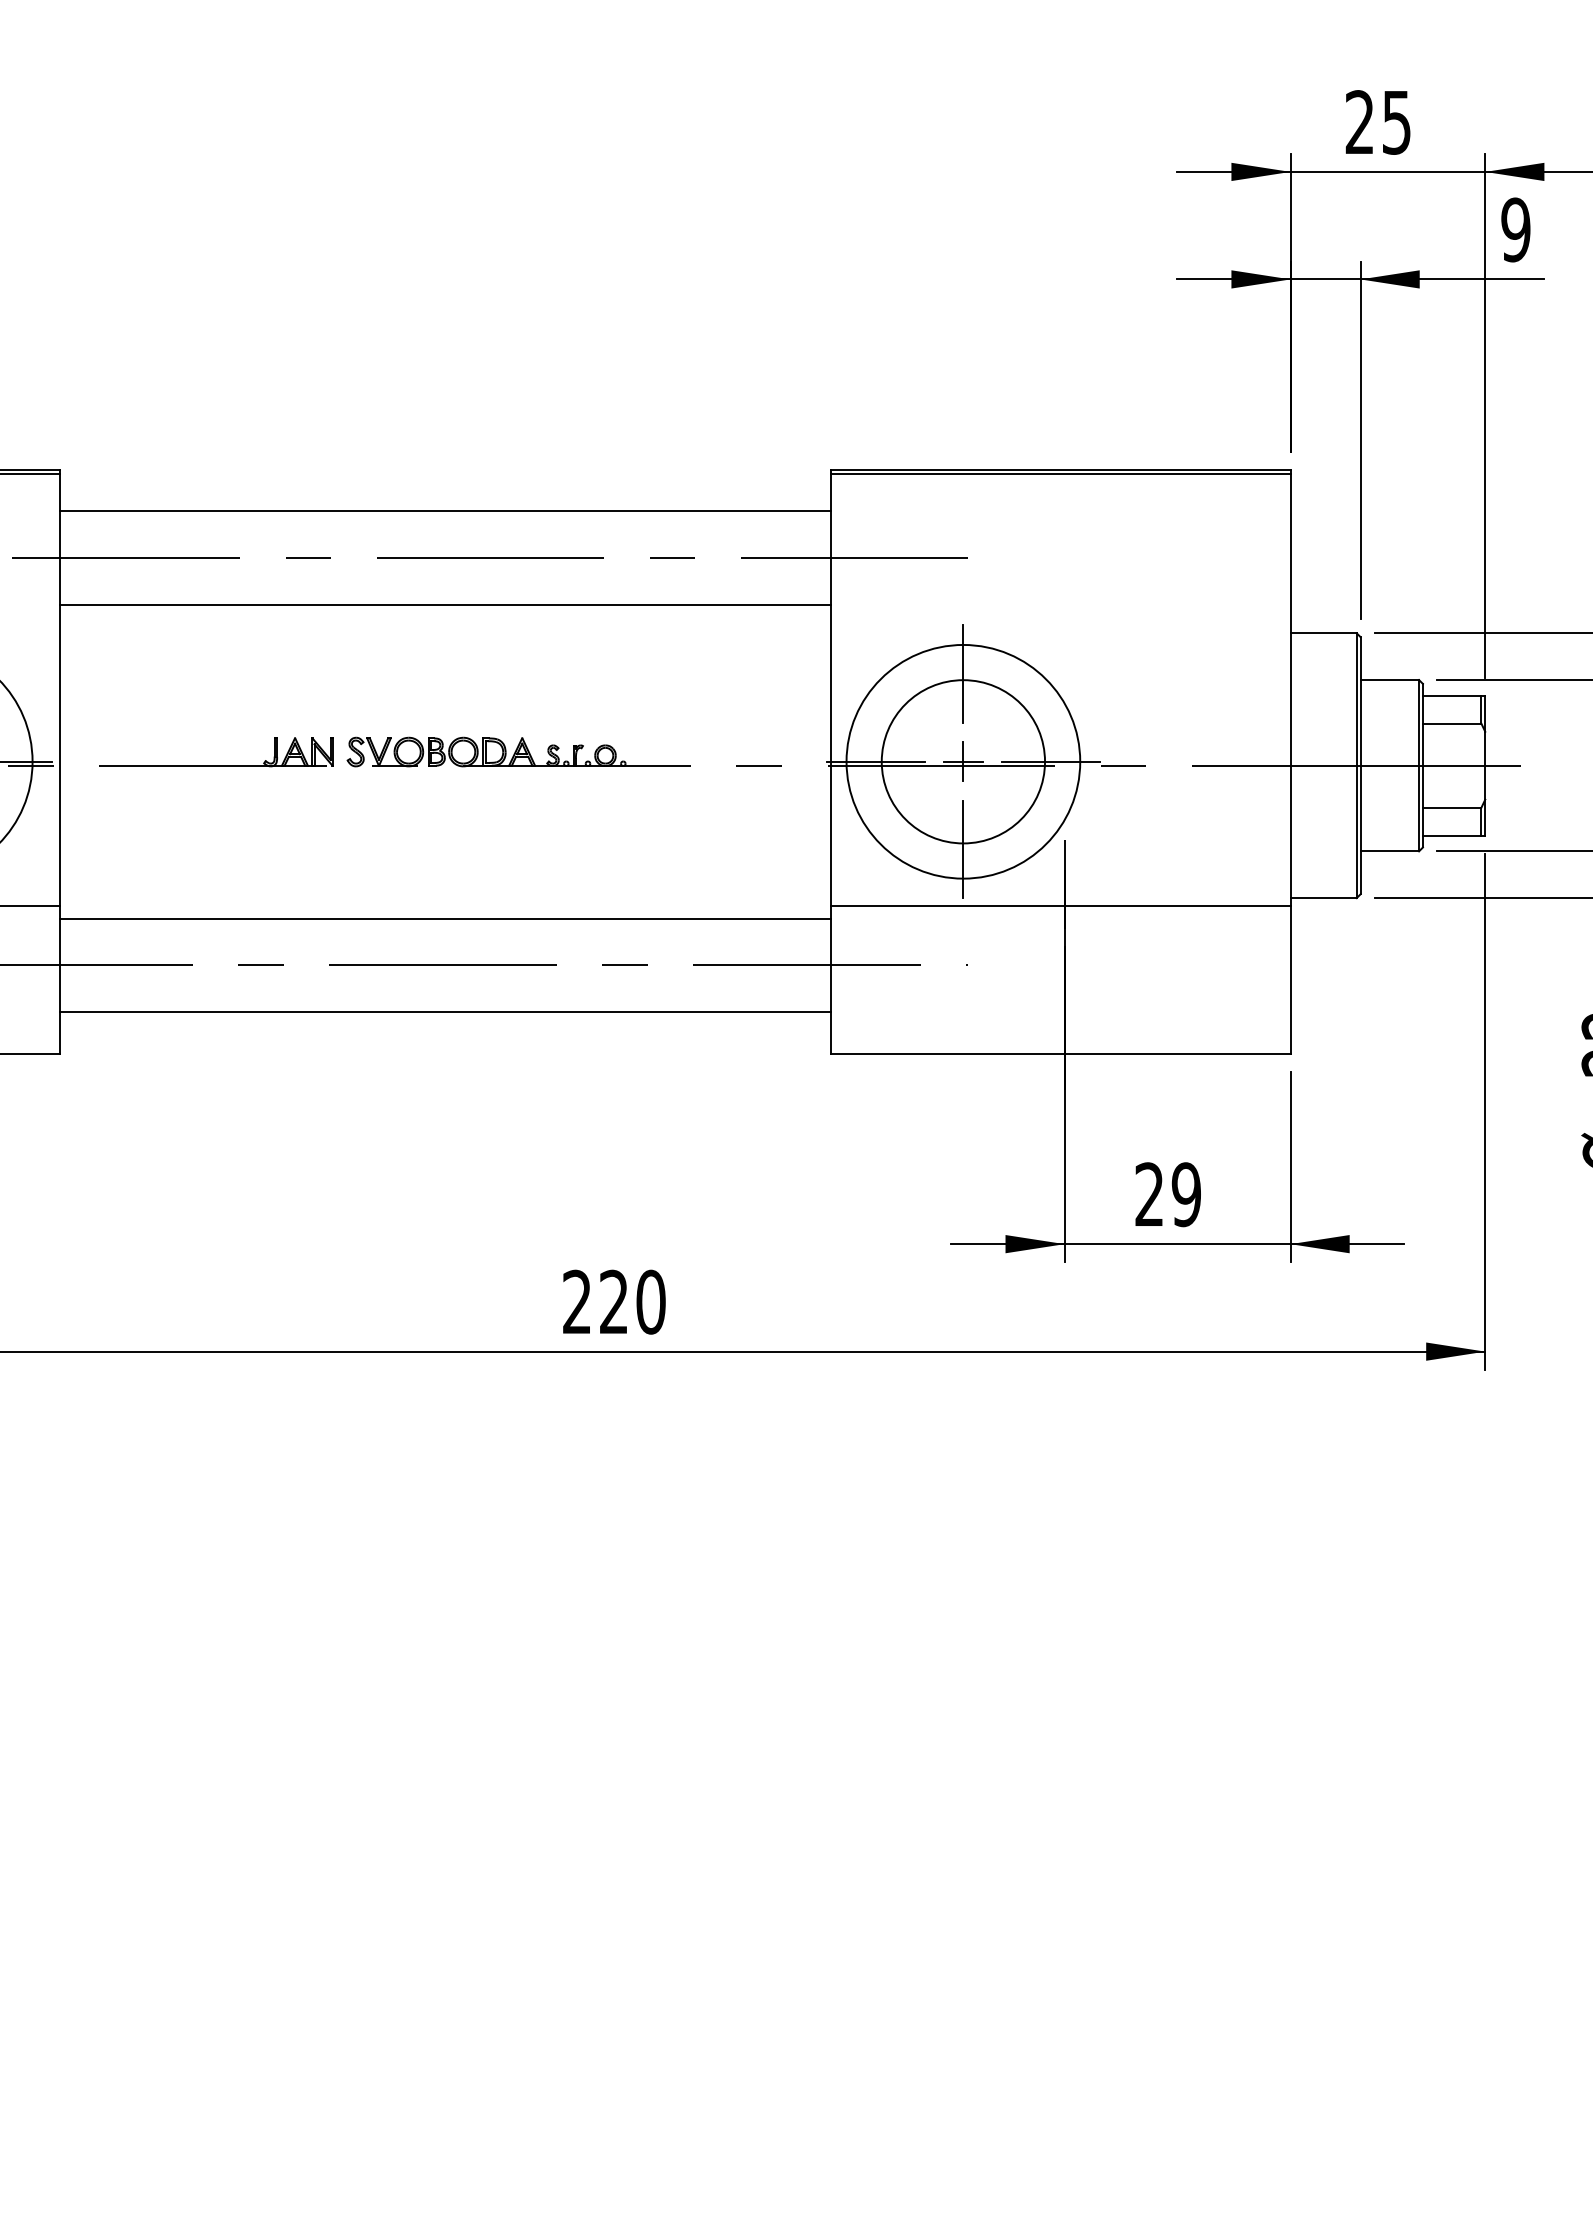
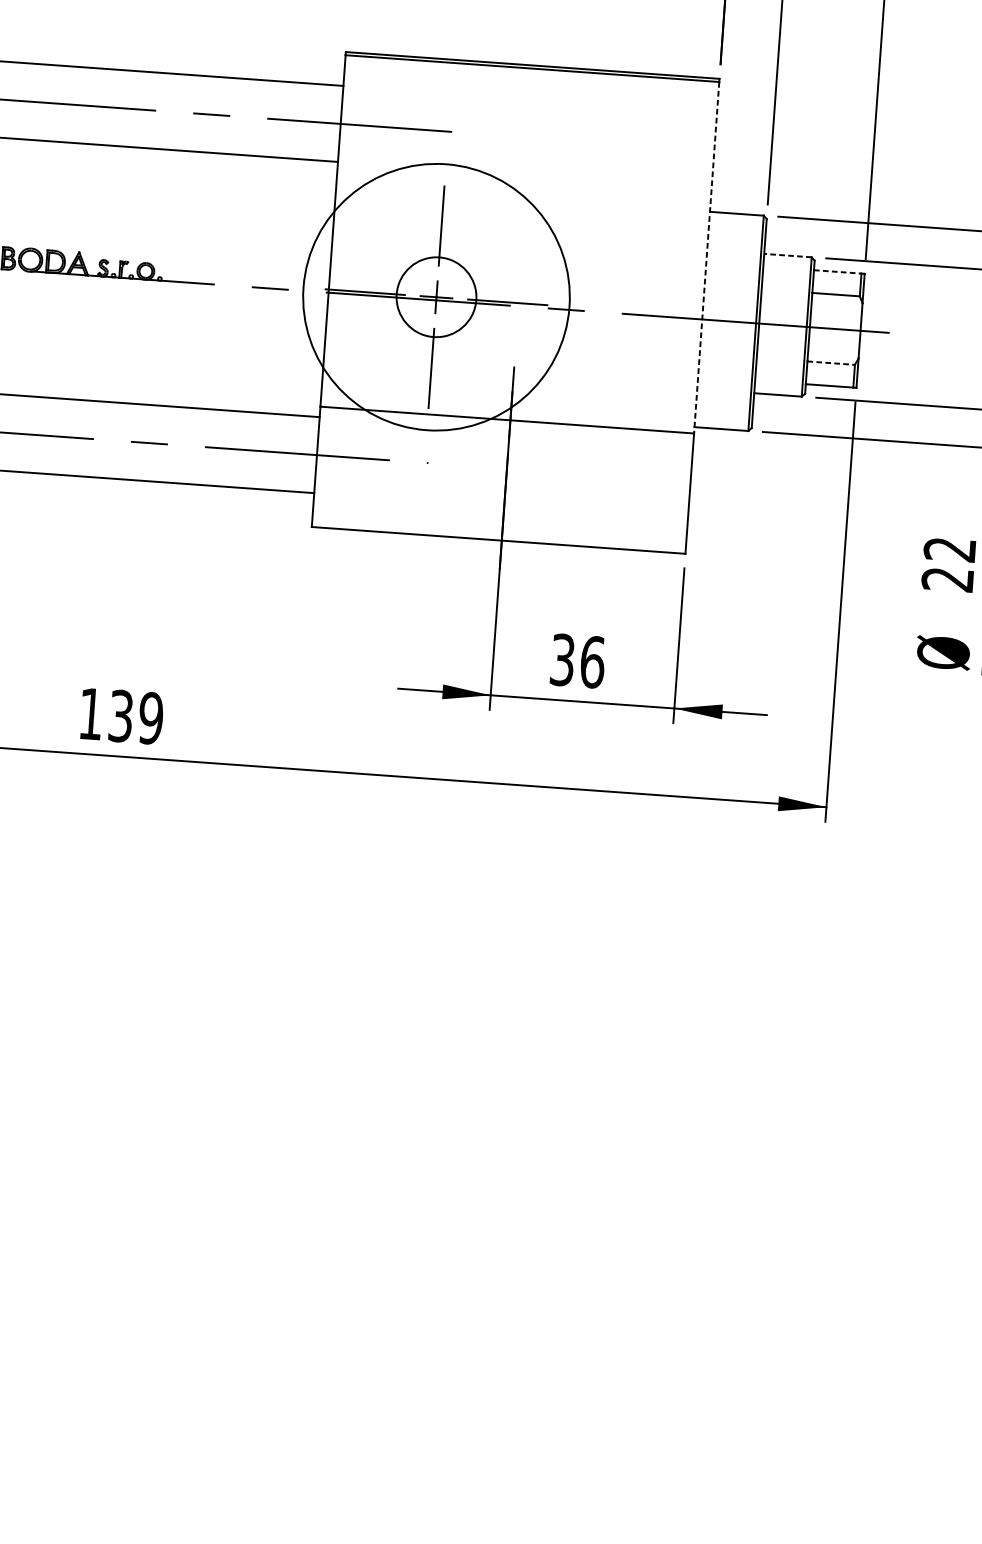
line: (1389, 680) -> (787, 255), solid -> dashed
line: (1290, 690) -> (706, 258), solid -> dashed
line: (1452, 695) -> (838, 271), solid -> dashed
circle: (963, 761) -> (436, 297), size x0.6
circle: (963, 761) -> (436, 297), size x1.4
line: (1452, 807) -> (831, 362), solid -> dashed
text: (1168, 1194) -> (578, 660), 29 -> 36
text: (614, 1301) -> (121, 715), 220 -> 139

